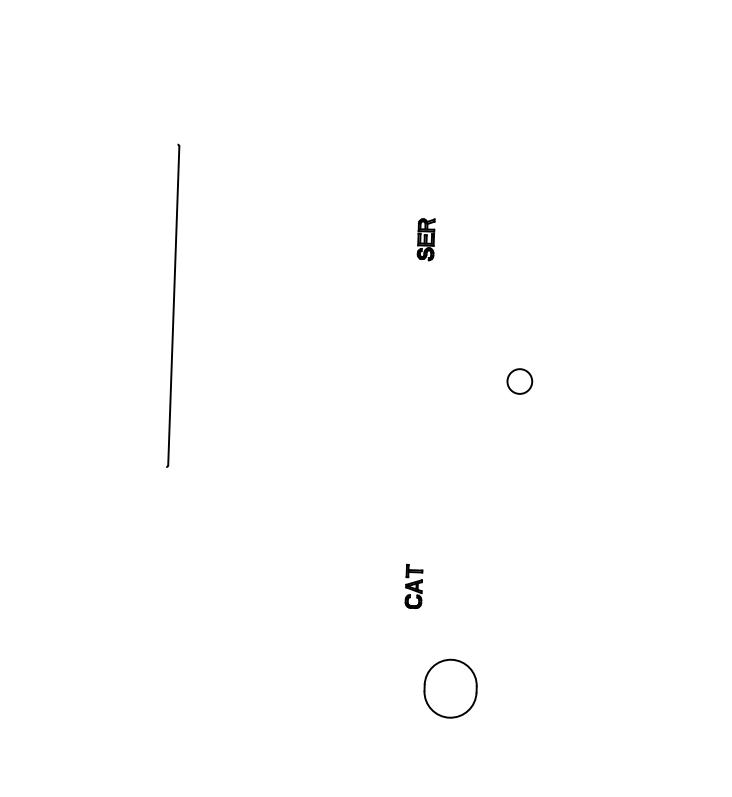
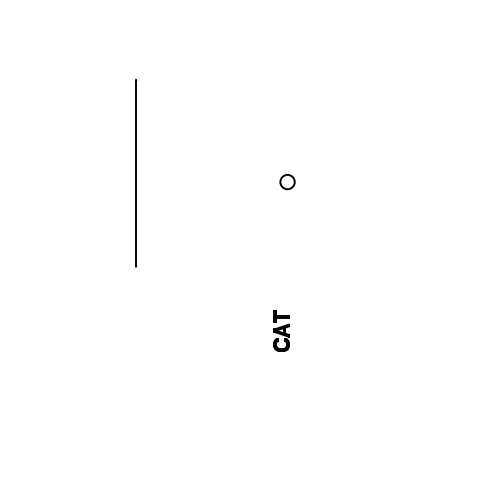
part: (424, 239) -> (280, 129), removed
circle: (519, 382) -> (287, 182), moved
part: (412, 587) -> (280, 331), size x1.6
part: (450, 688) -> (304, 389), removed

